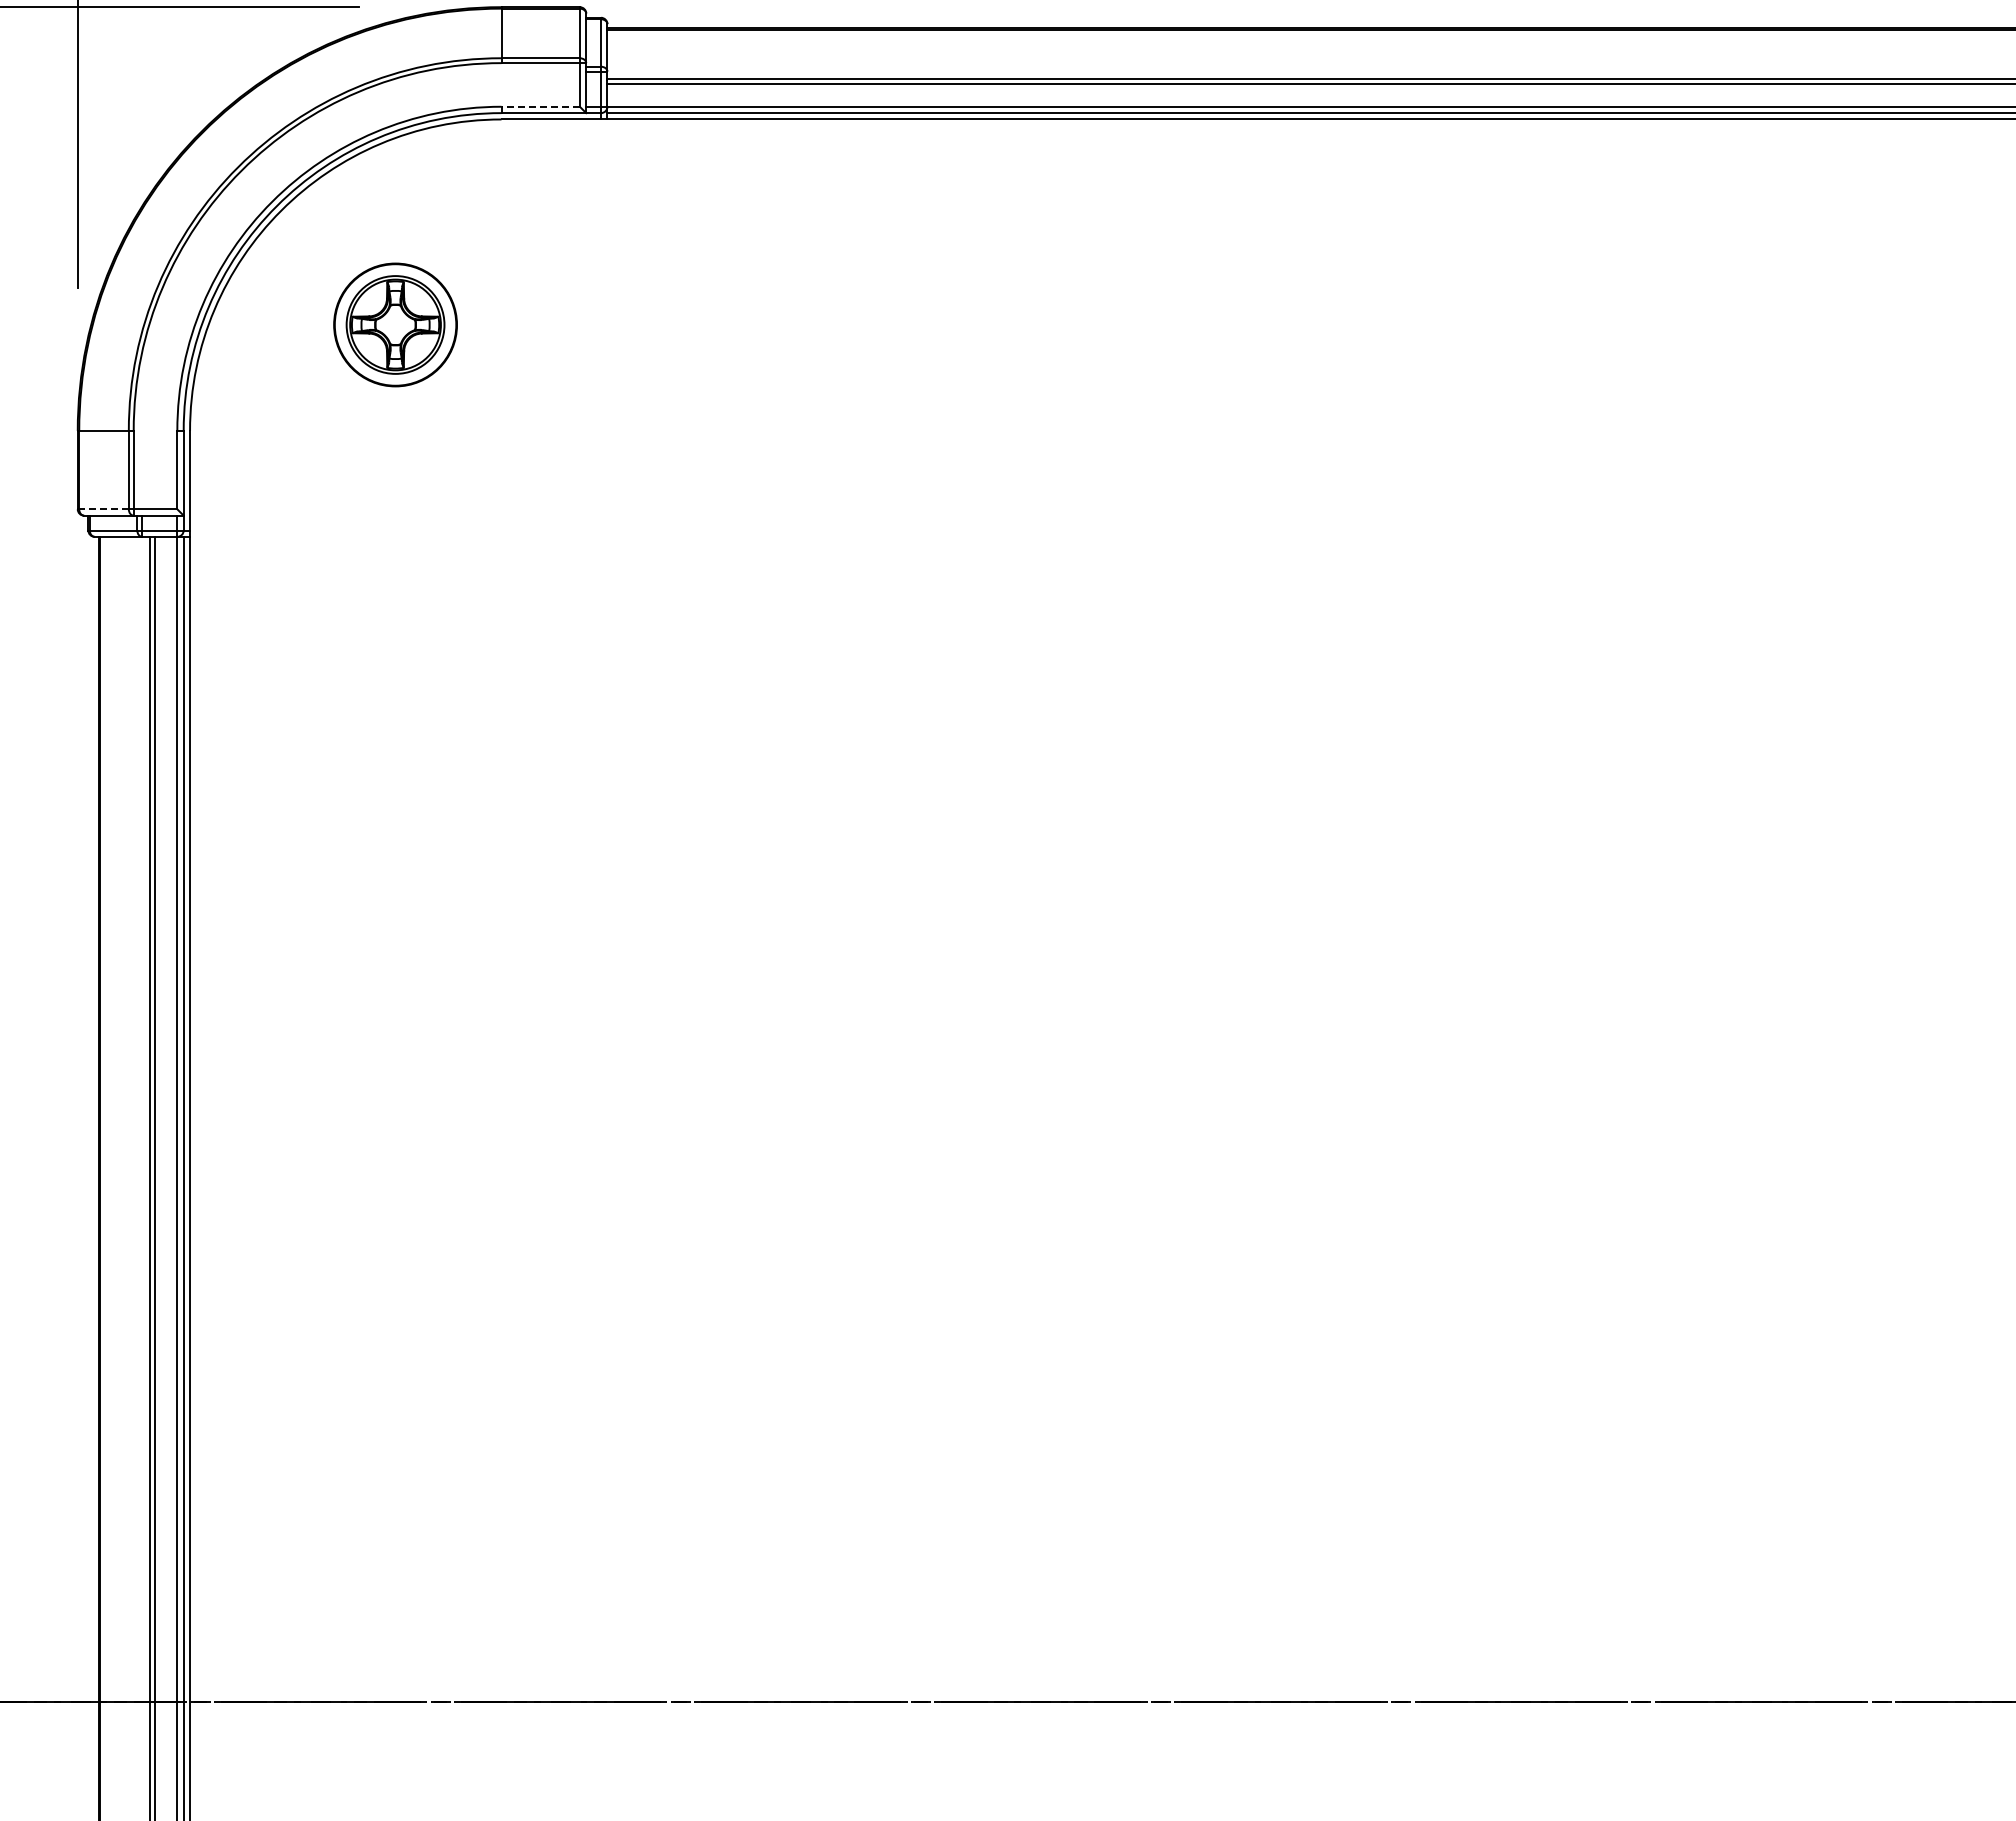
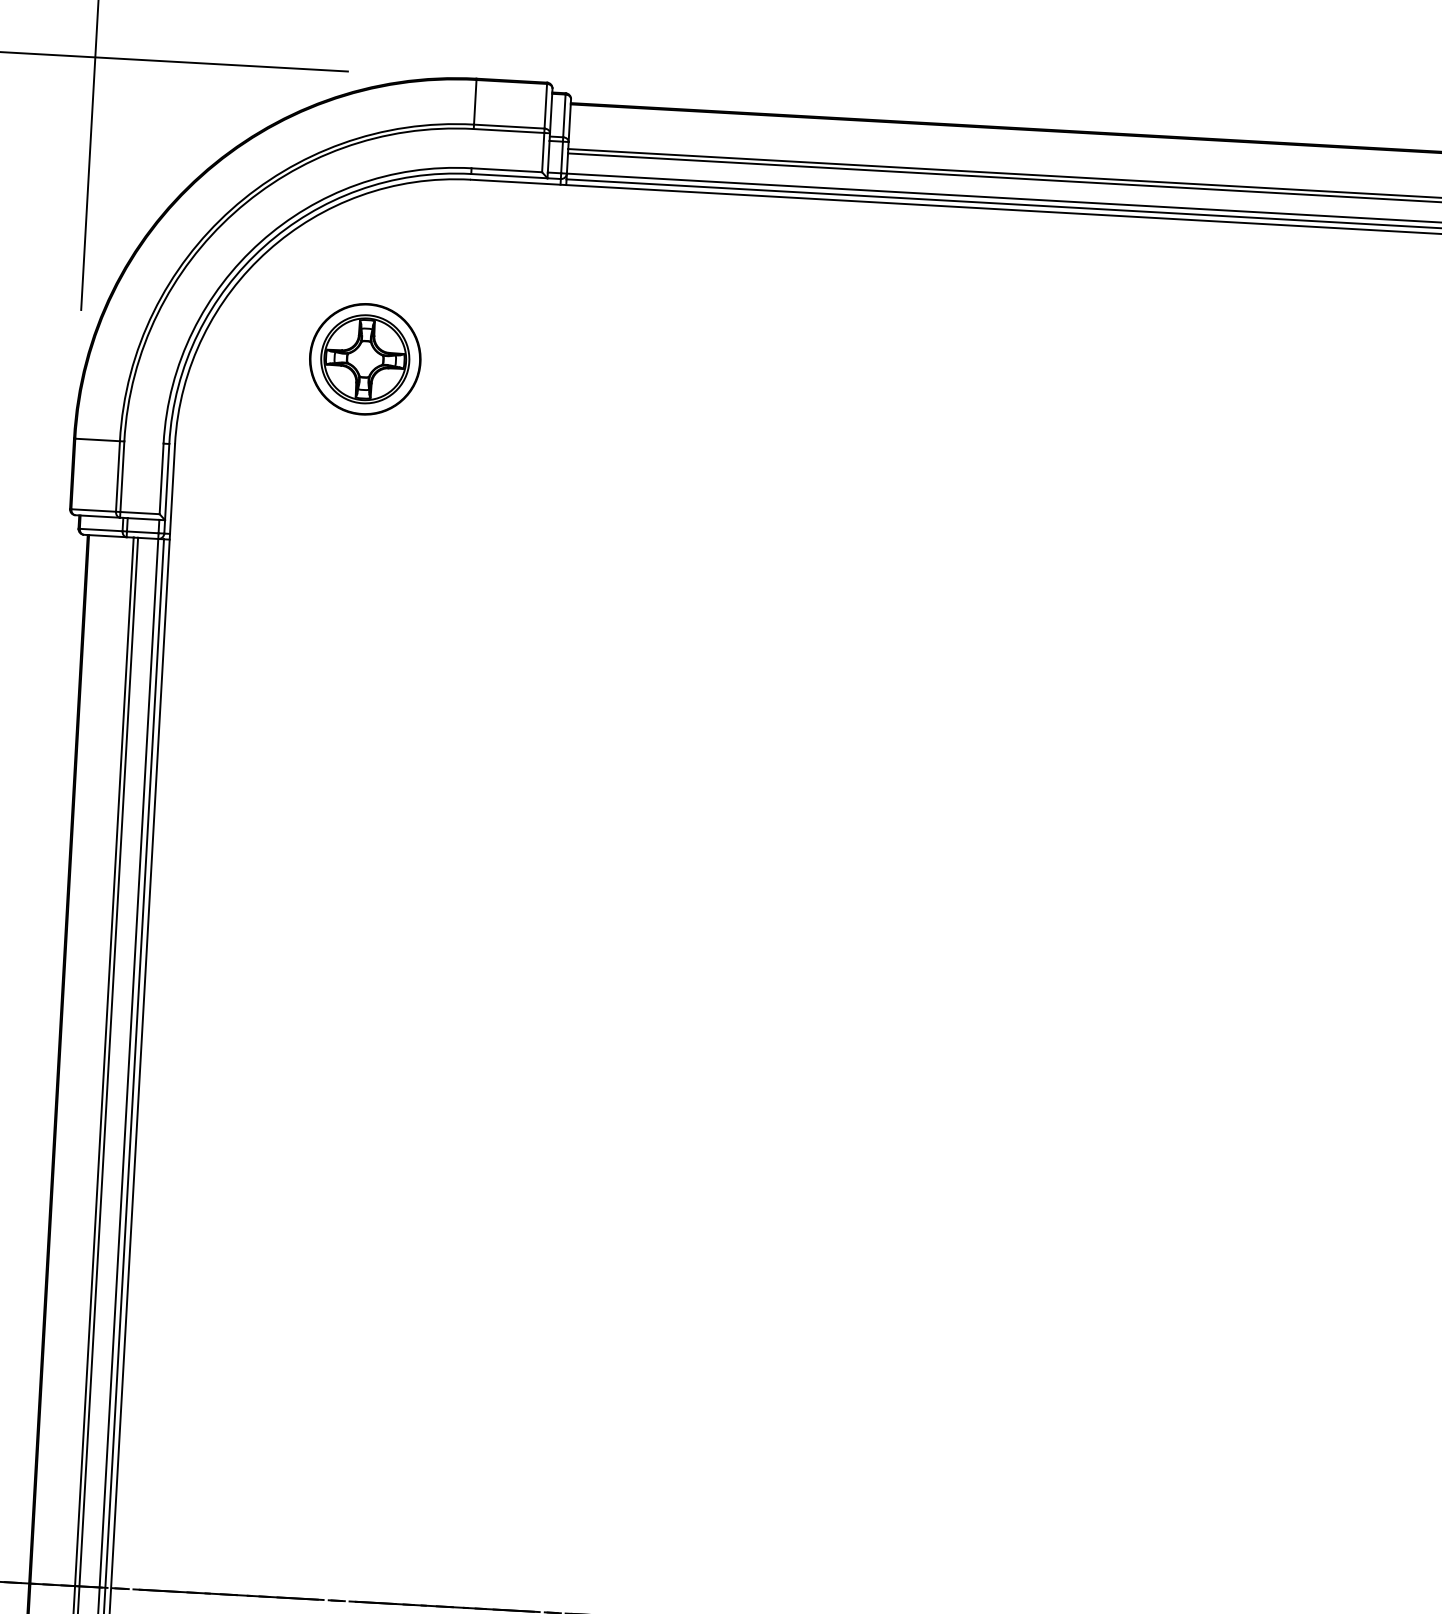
line: (540, 106) -> (506, 170), dashed -> solid
line: (104, 509) -> (94, 510), dashed -> solid

